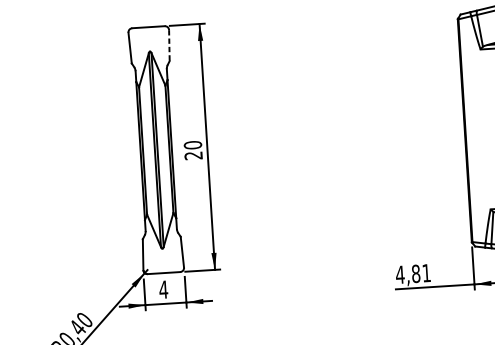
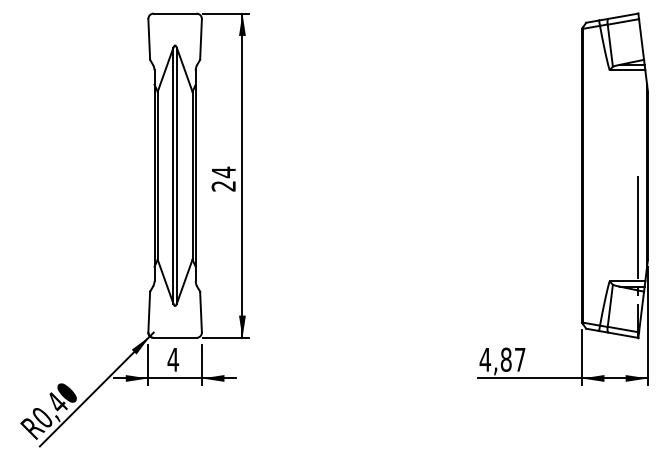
line: (169, 46) -> (201, 40), dashed -> solid
text: (192, 145) -> (223, 172), 20 -> 24
text: (426, 272) -> (520, 359), 4,81 -> 4,87

